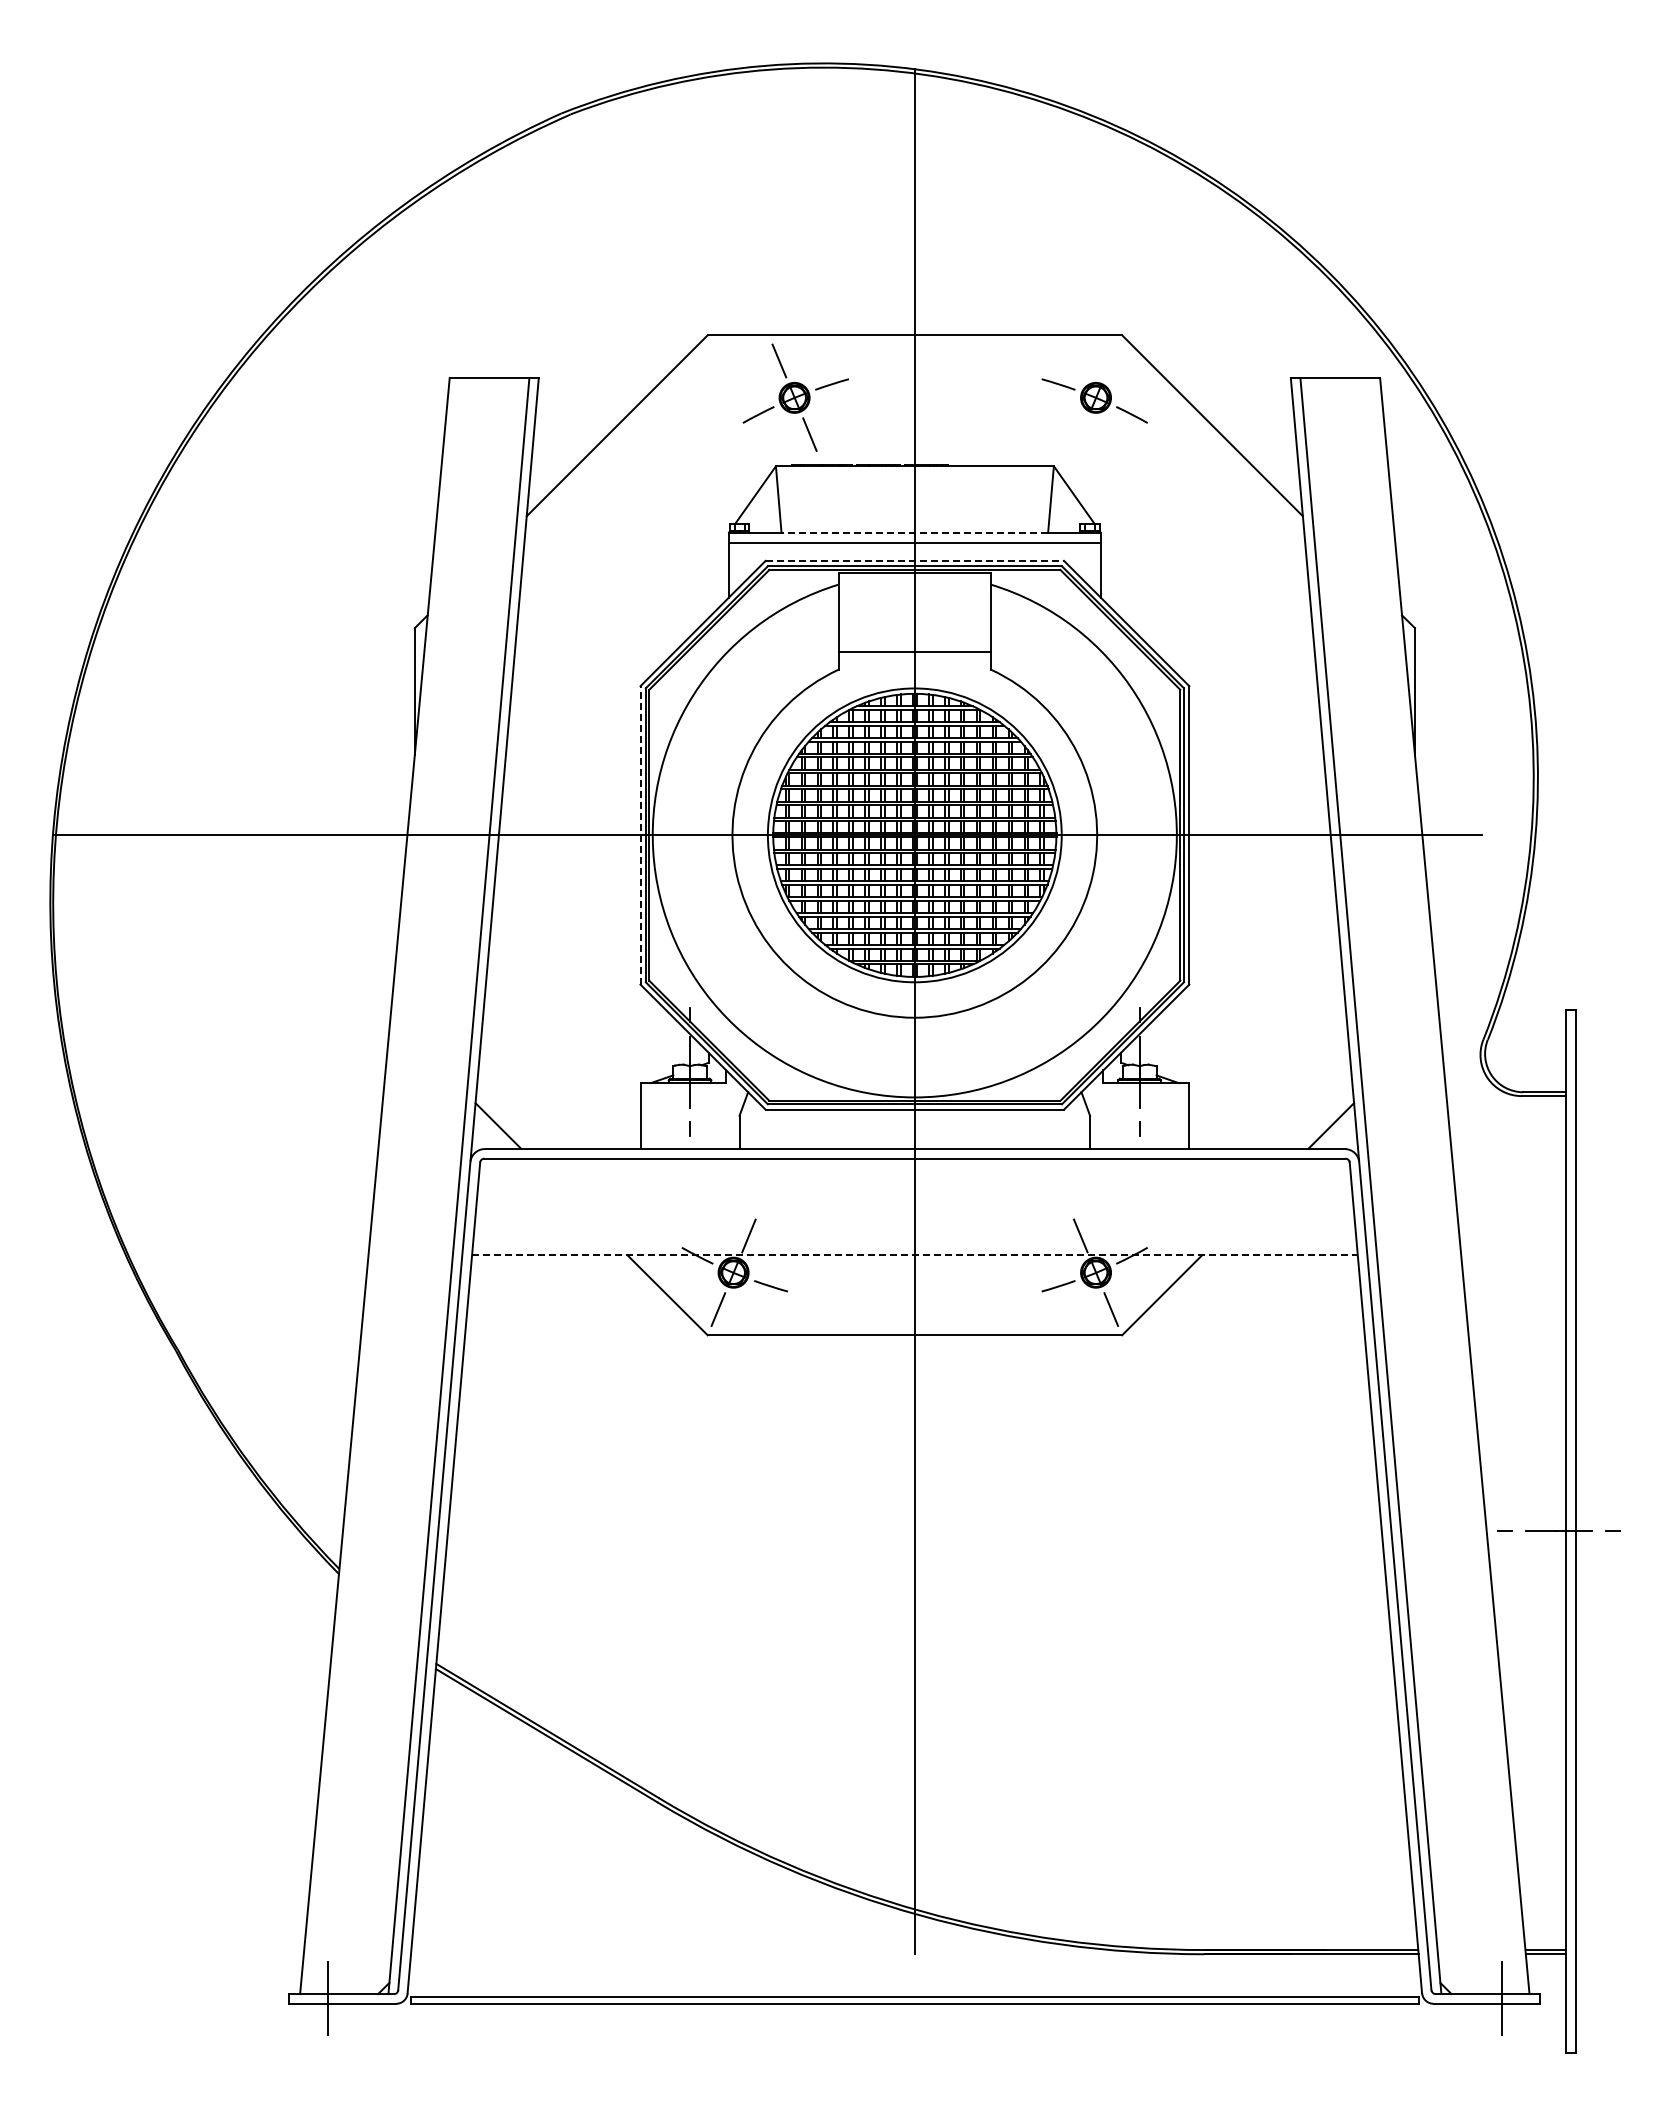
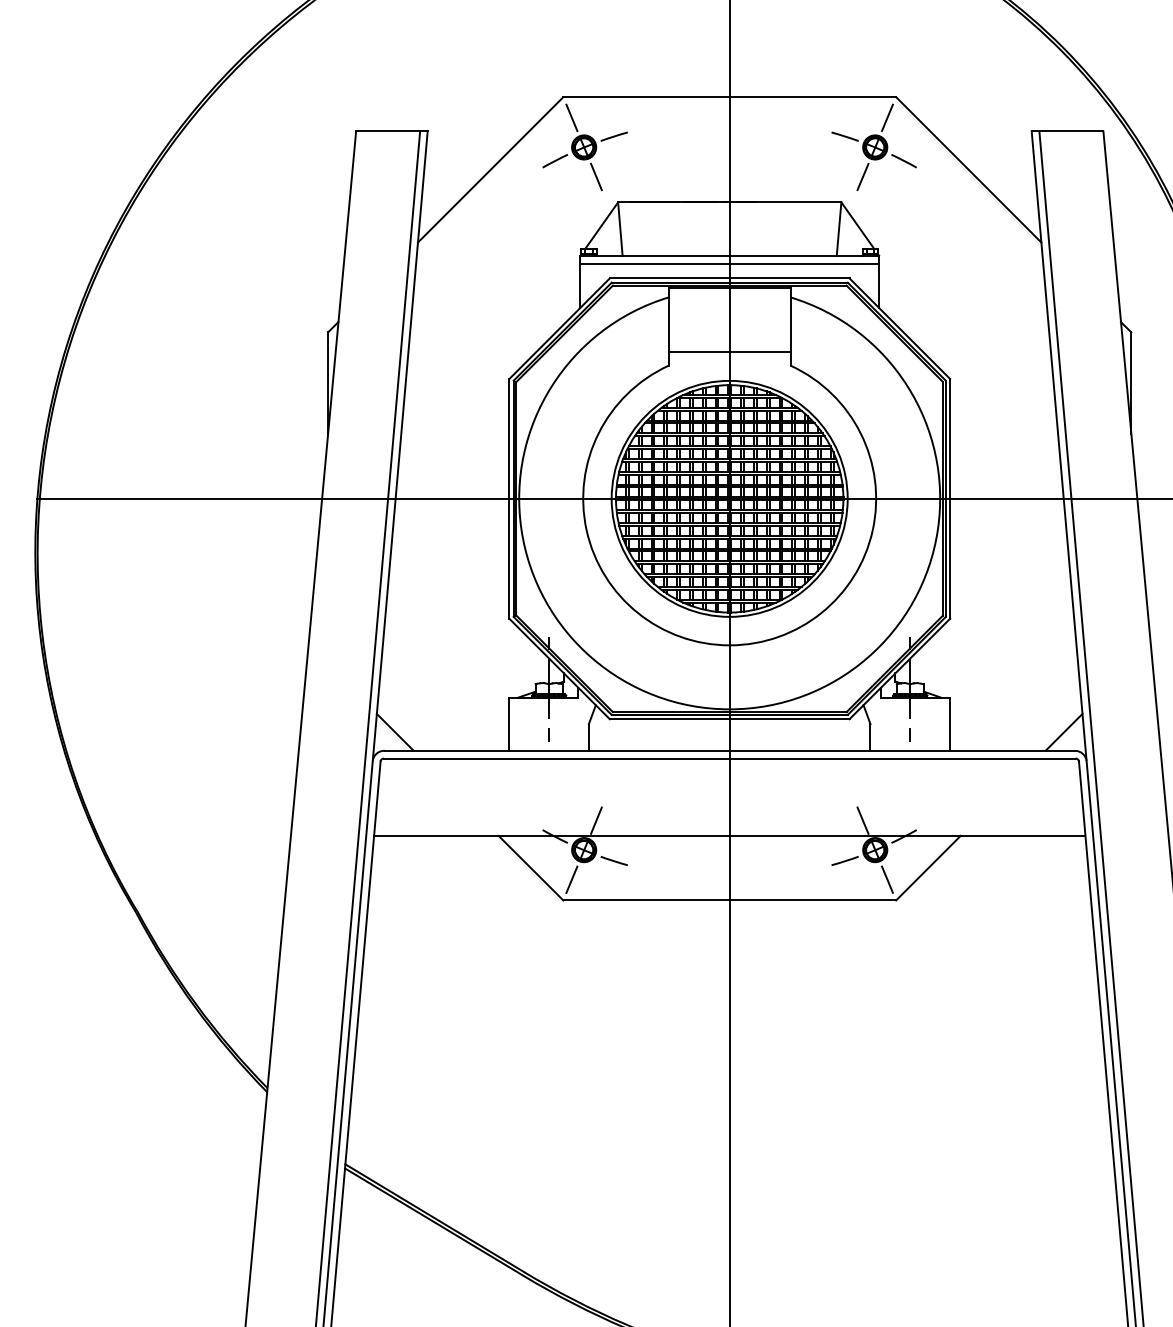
line: (1111, 360) -> (887, 117), added
part: (795, 397) -> (584, 147), moved
line: (1080, 434) -> (862, 176), added
line: (914, 532) -> (729, 255), dashed -> solid
line: (915, 560) -> (730, 278), dashed -> solid
line: (640, 834) -> (509, 498), dashed -> solid
line: (914, 1255) -> (729, 836), dashed -> solid

